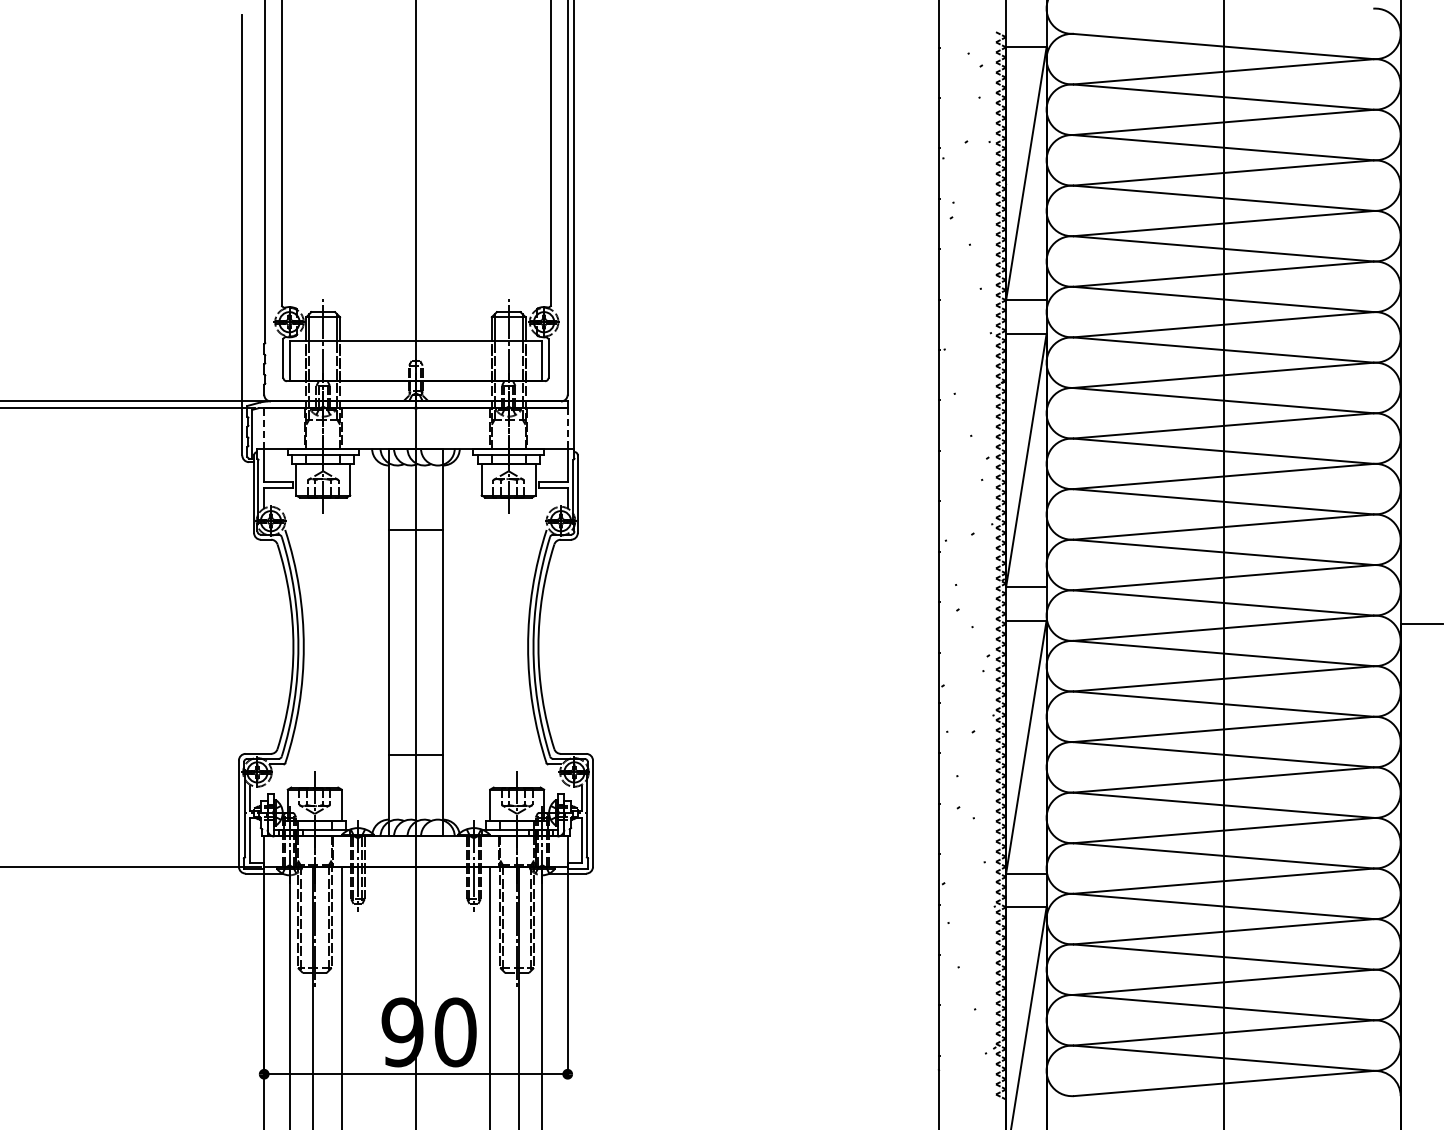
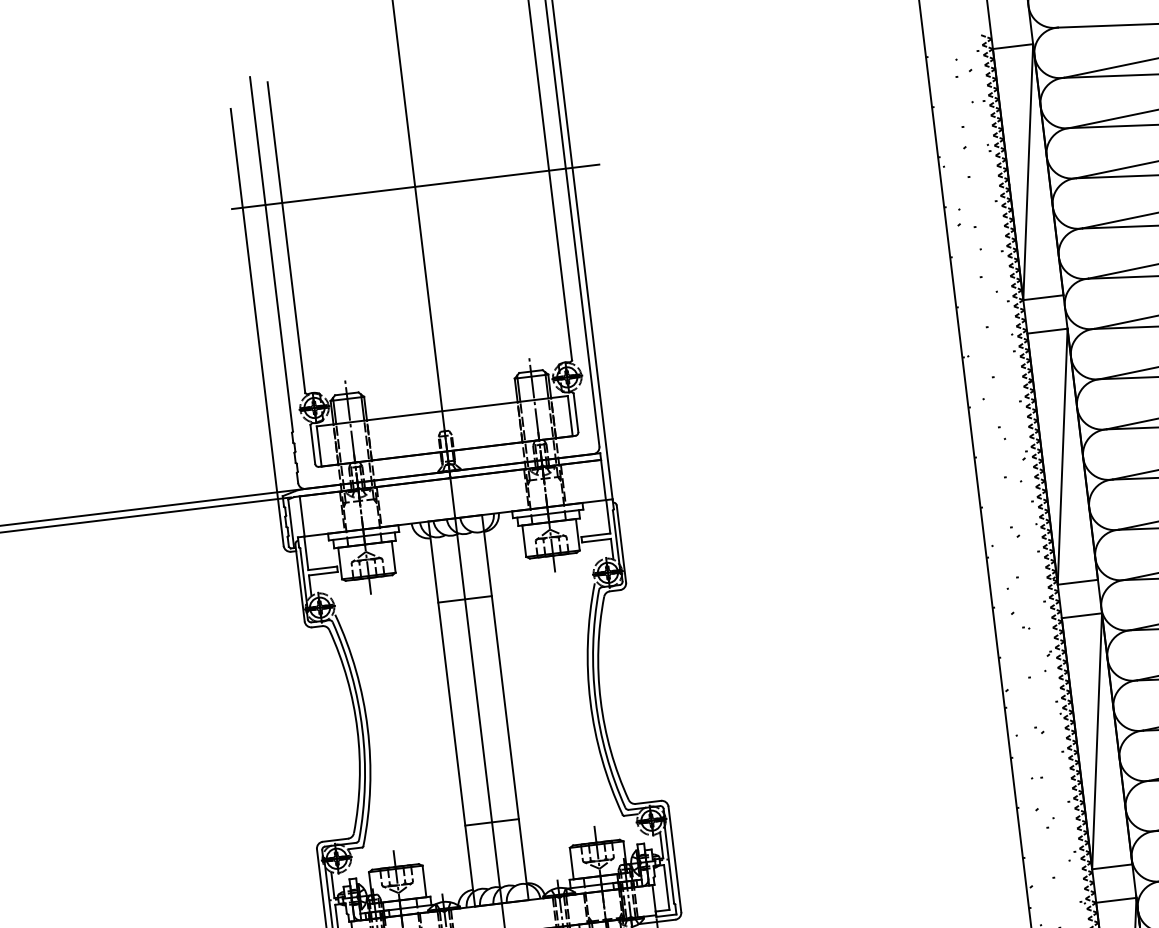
line: (416, 114) -> (415, 186), added
line: (264, 427) -> (302, 515), dashed -> solid
line: (567, 428) -> (603, 480), dashed -> solid

